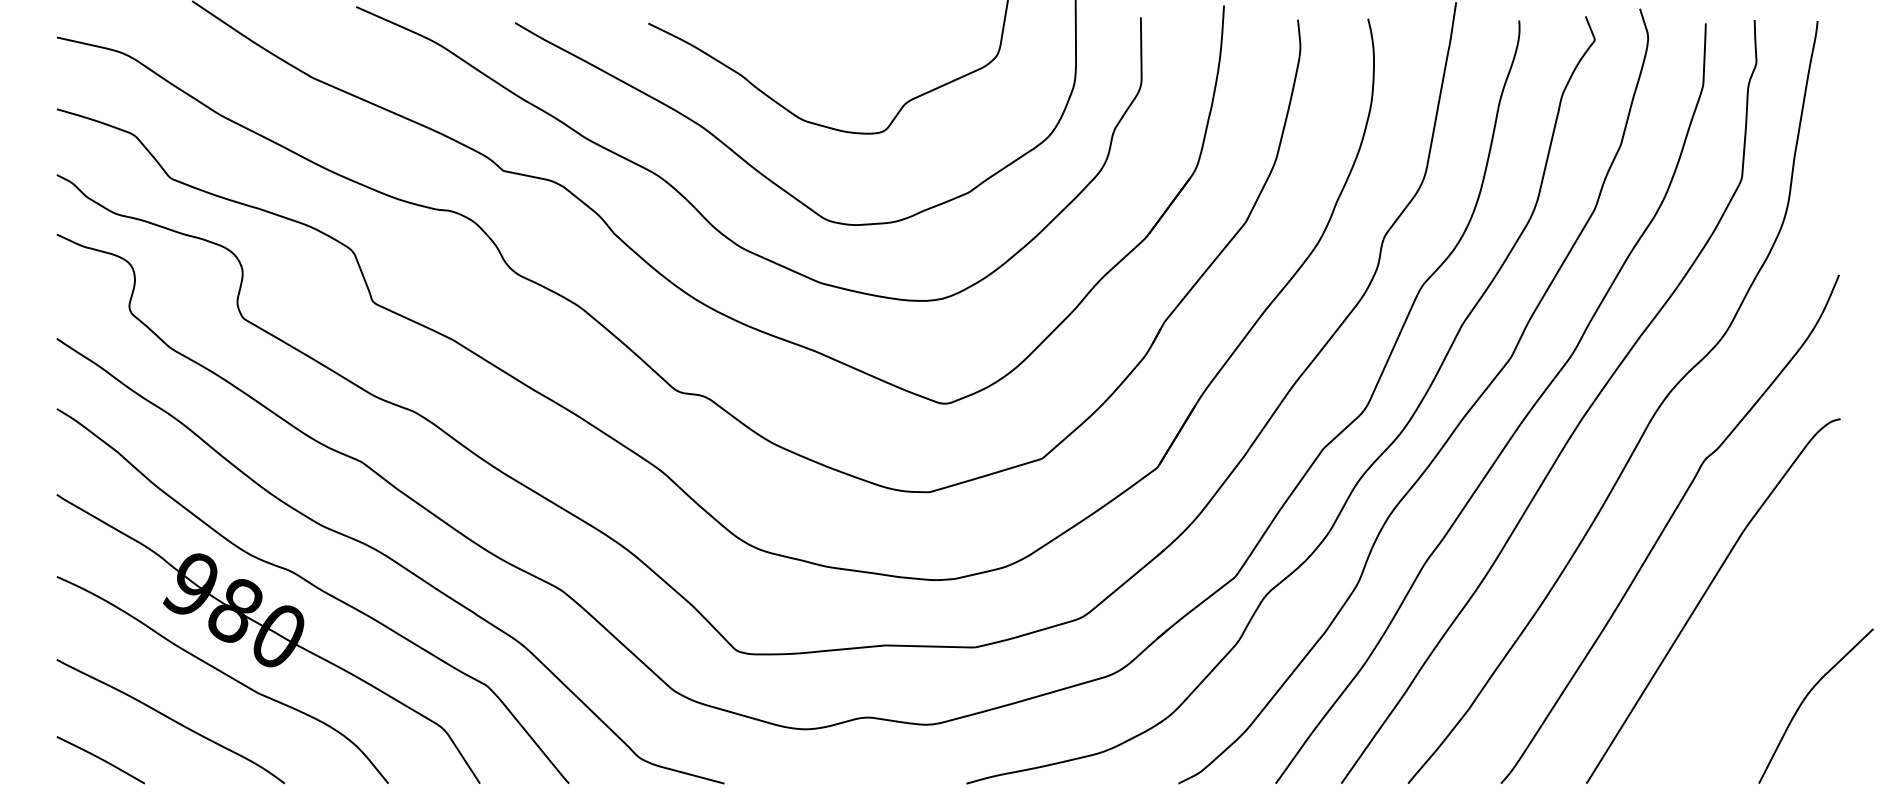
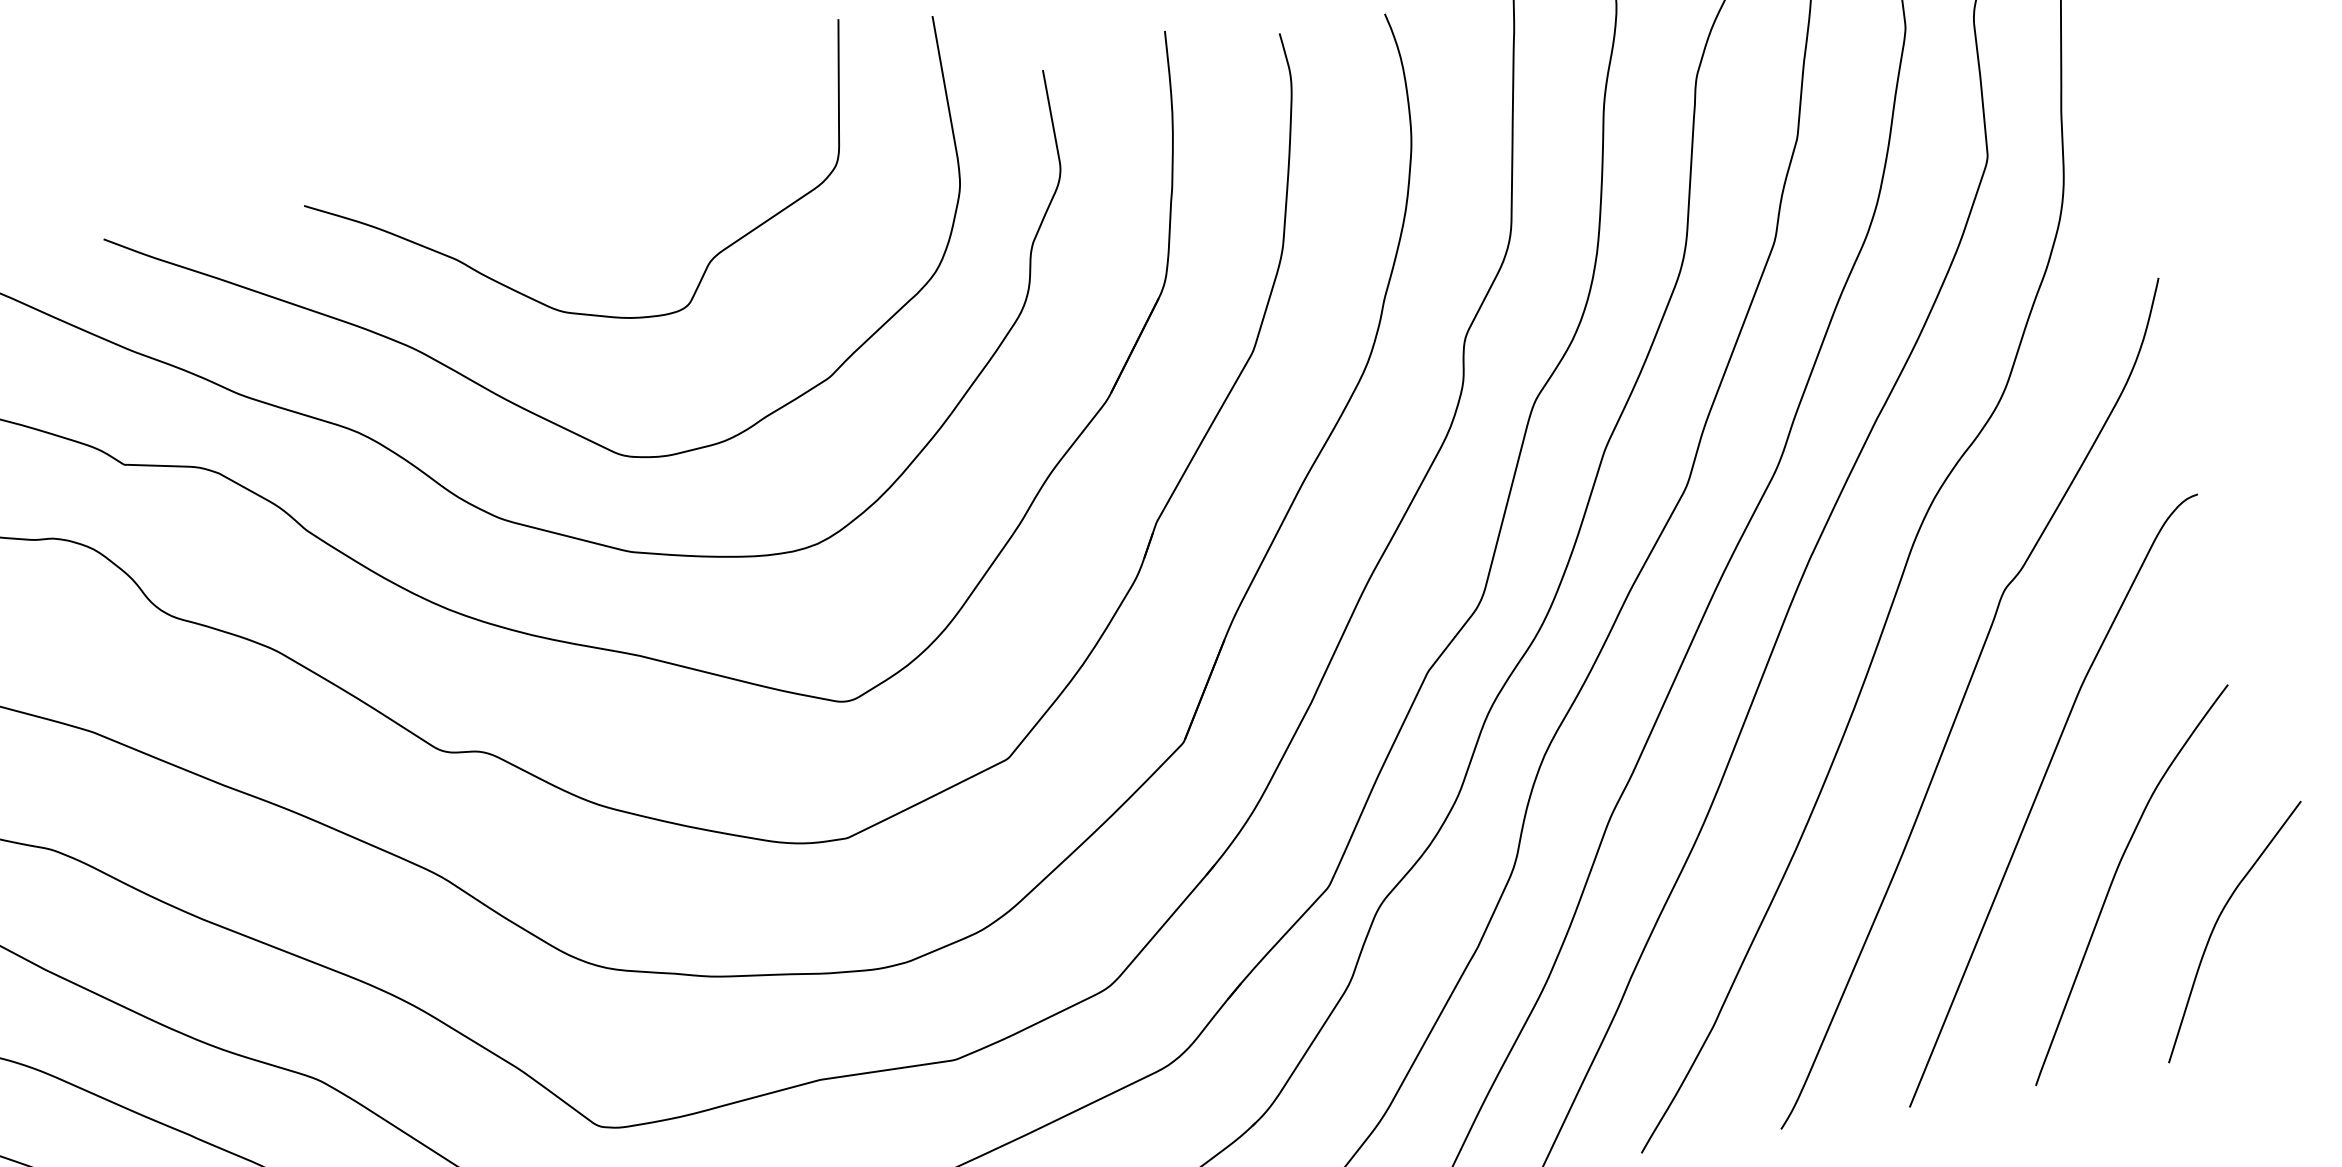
curve: (1745, 657) -> (2116, 877), added

